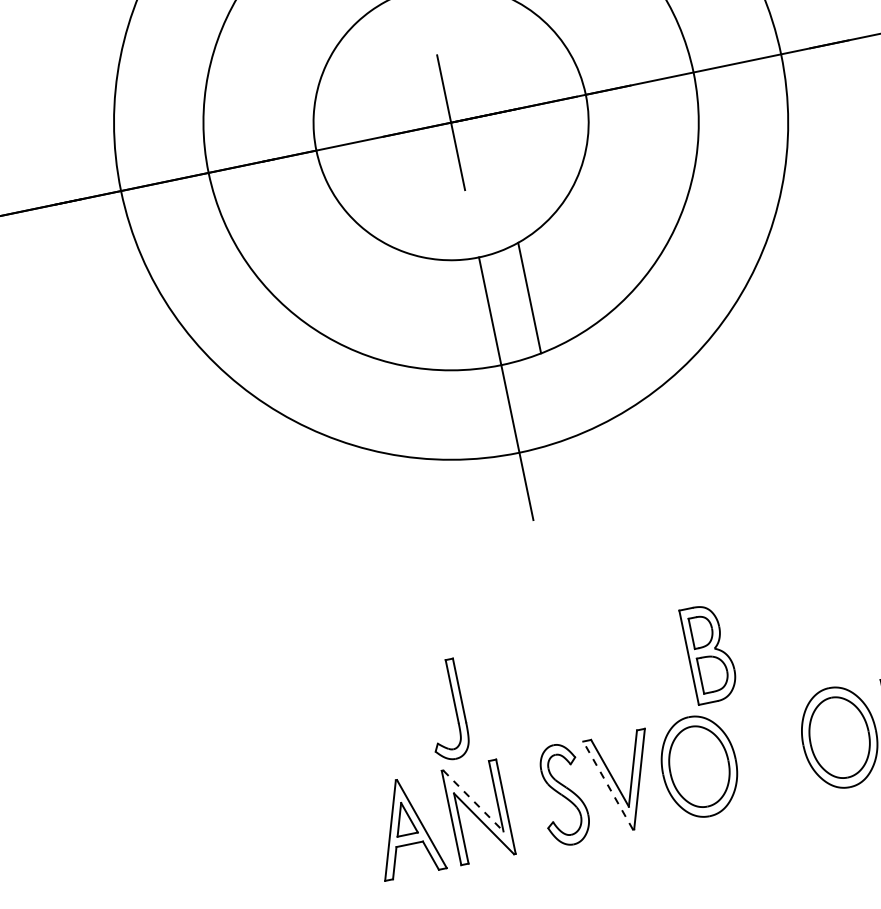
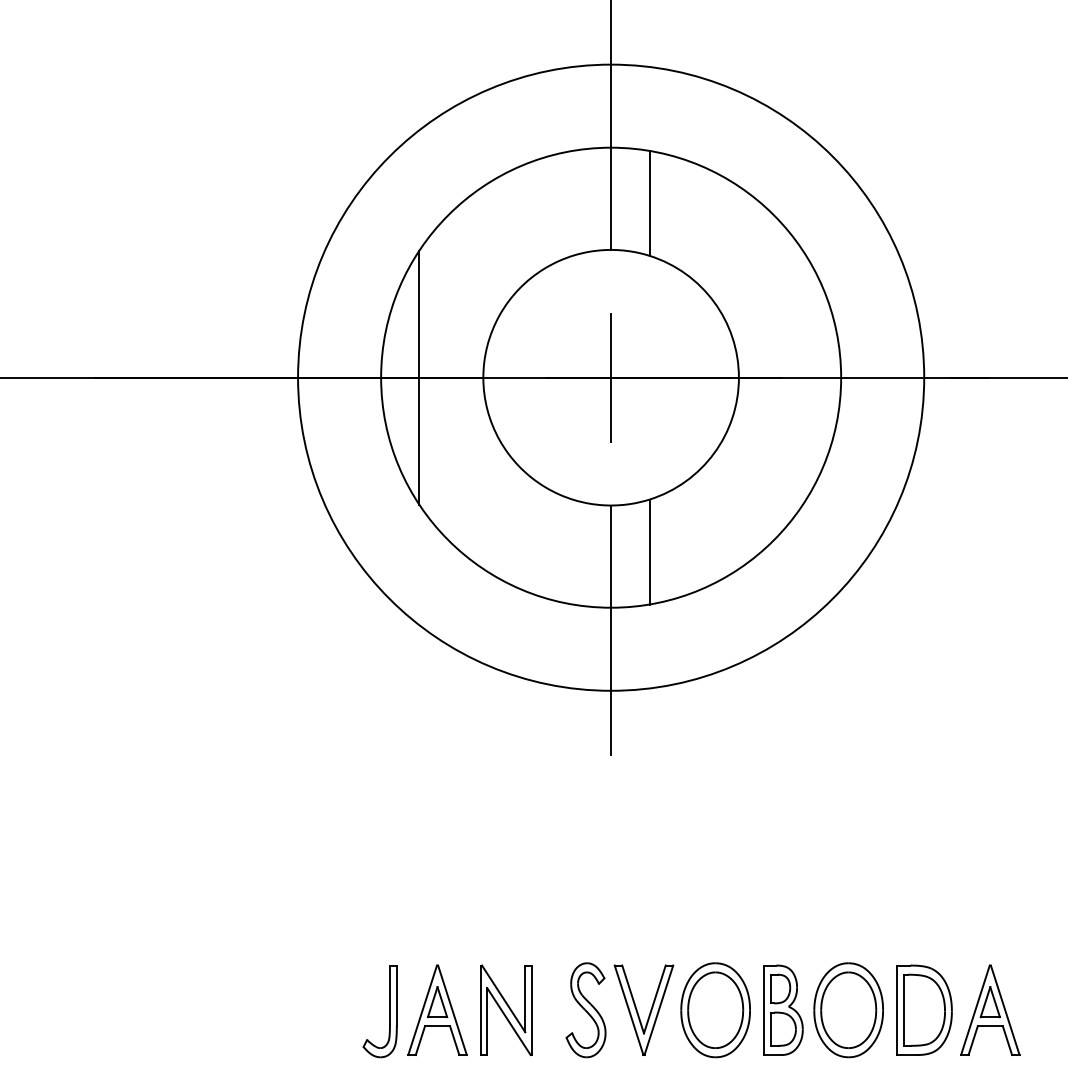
line: (249, 164) -> (419, 377), added
part: (709, 652) -> (783, 1009), moved
part: (455, 708) -> (389, 1011), moved
line: (608, 785) -> (629, 1010), dashed -> solid
line: (473, 800) -> (503, 998), dashed -> solid

